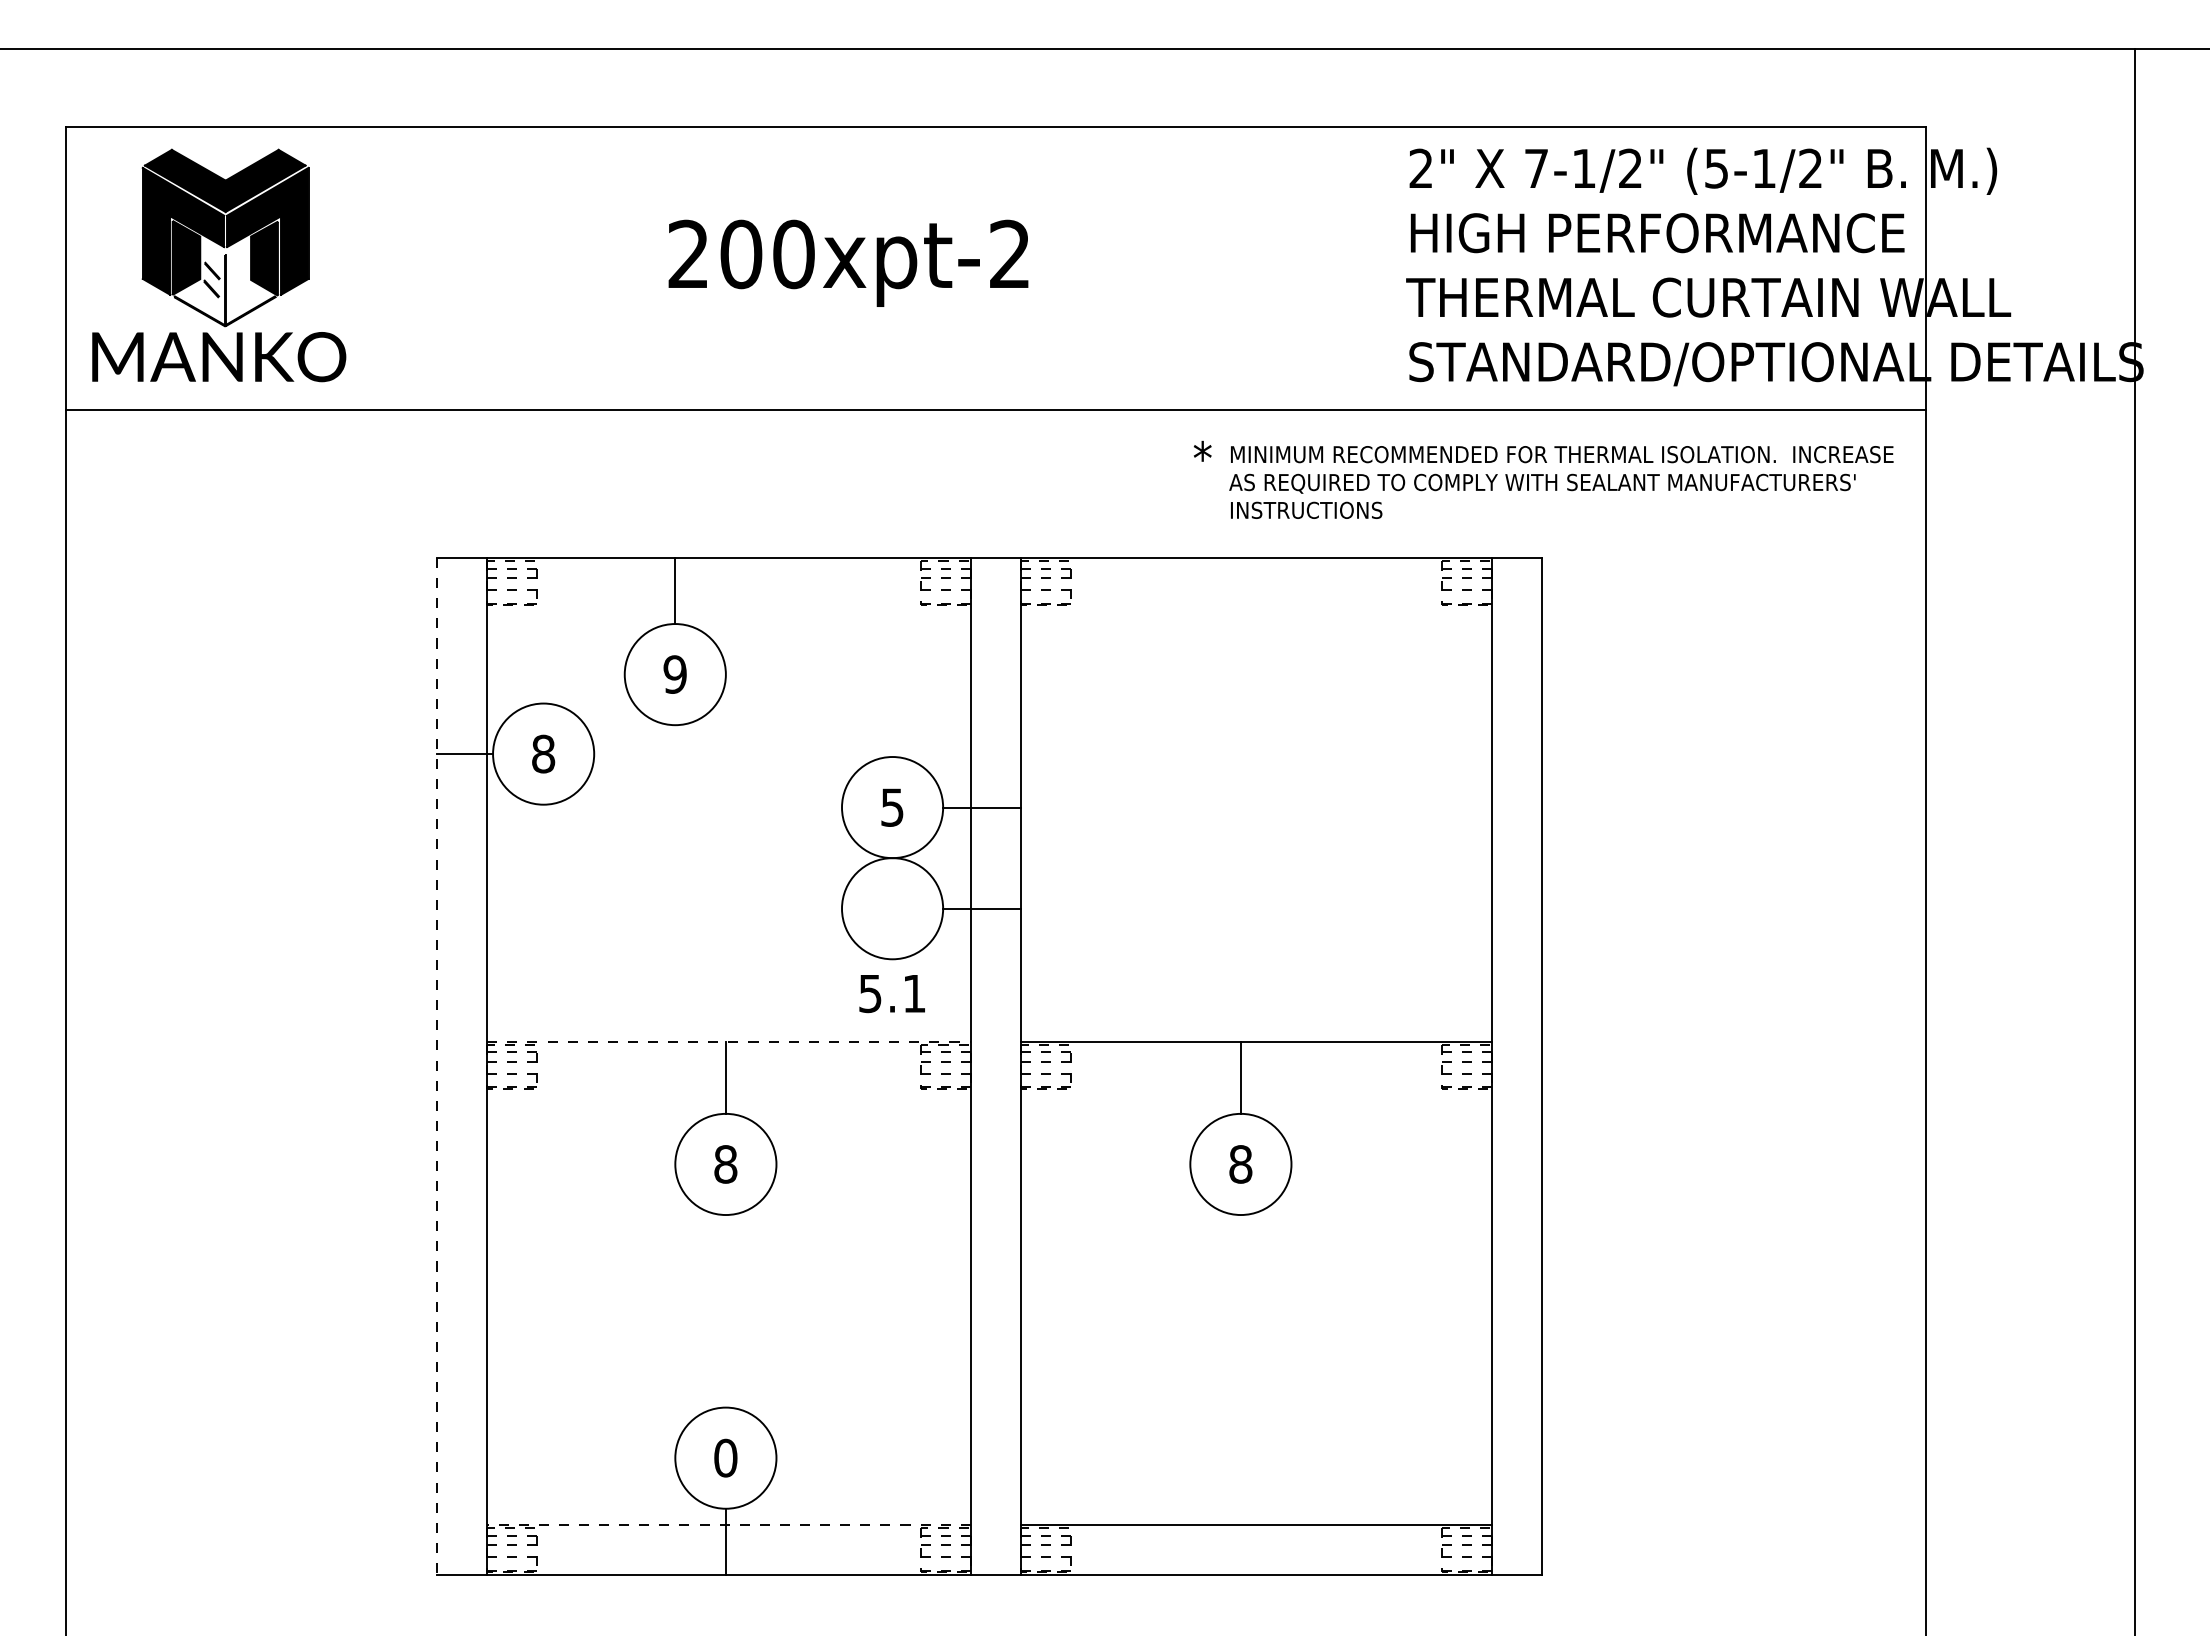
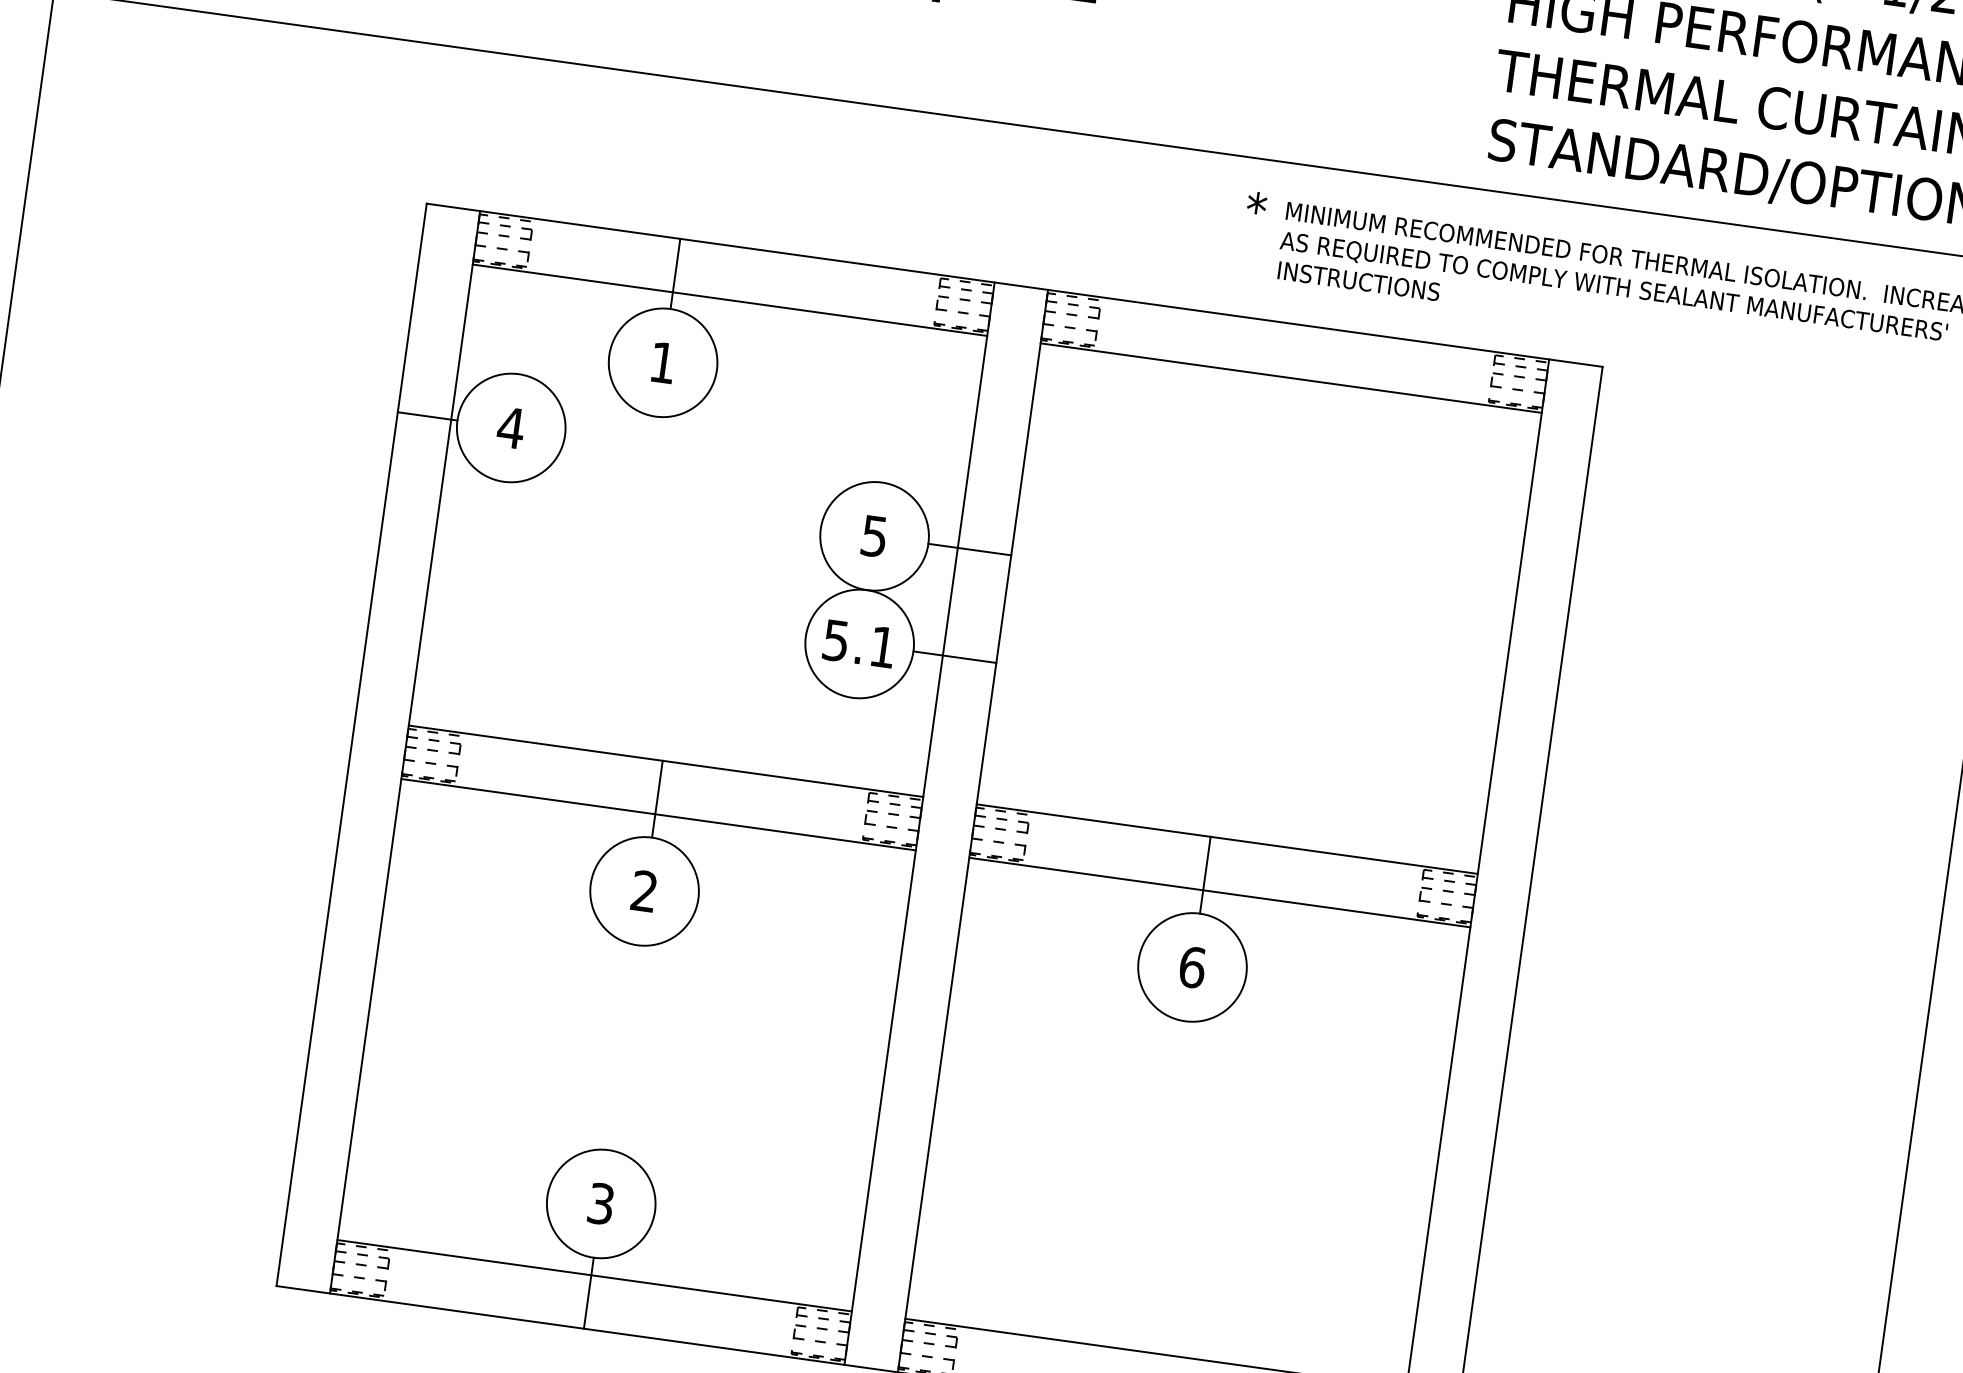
line: (728, 608) -> (729, 300), added
line: (1256, 608) -> (1291, 378), added
text: (674, 674) -> (662, 362), 9 -> 1
text: (543, 753) -> (511, 427), 8 -> 4
text: (891, 994) -> (858, 644), moved
line: (729, 1041) -> (666, 761), dashed -> solid
line: (437, 1066) -> (352, 744), dashed -> solid
line: (728, 1091) -> (658, 814), added
line: (1256, 1091) -> (1219, 892), added
text: (725, 1164) -> (644, 891), 8 -> 2
text: (1240, 1164) -> (1192, 967), 8 -> 6
text: (725, 1457) -> (600, 1203), 0 -> 3
line: (729, 1525) -> (595, 1276), dashed -> solid

